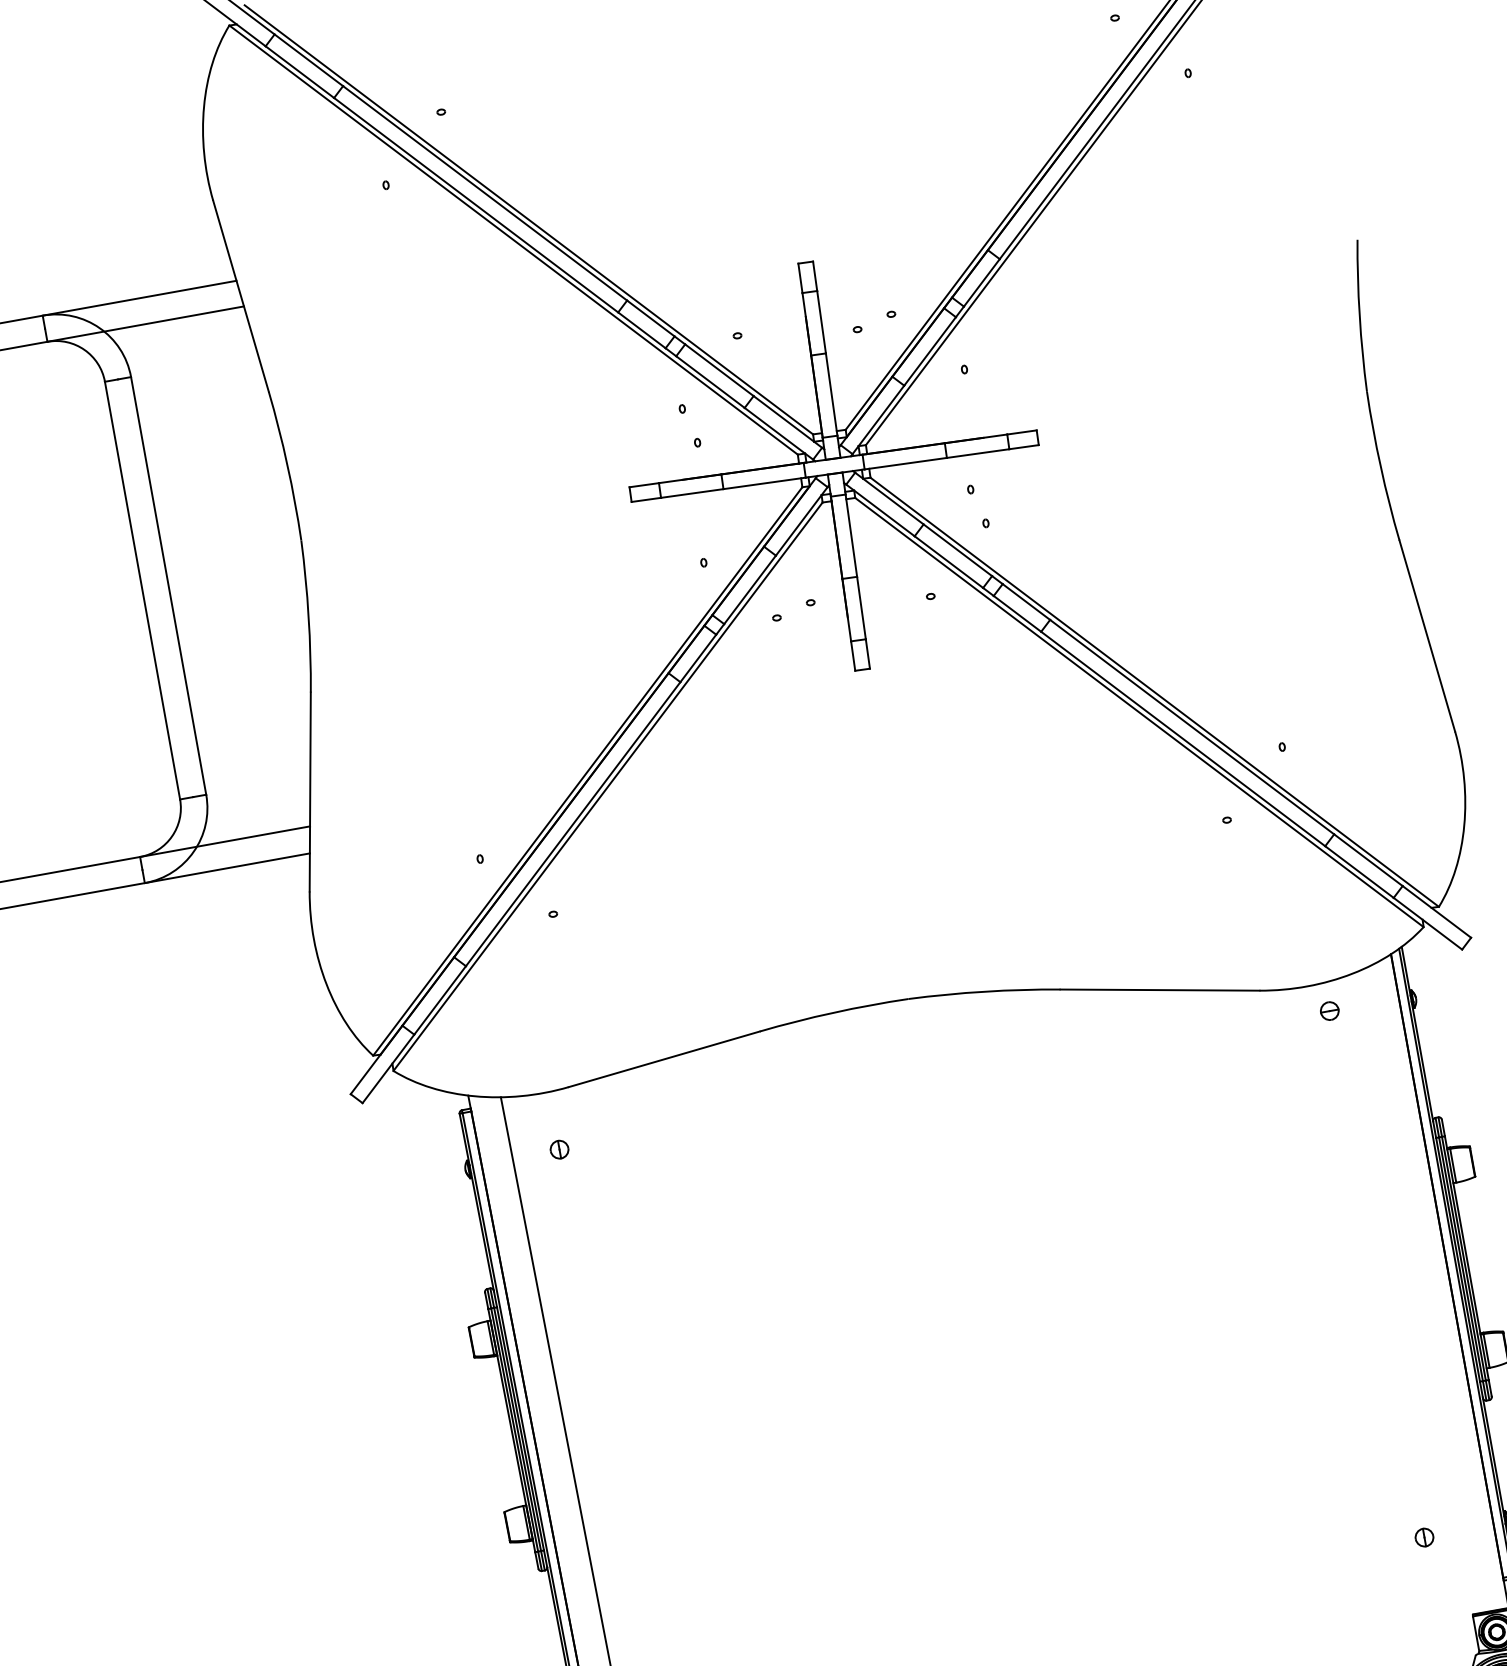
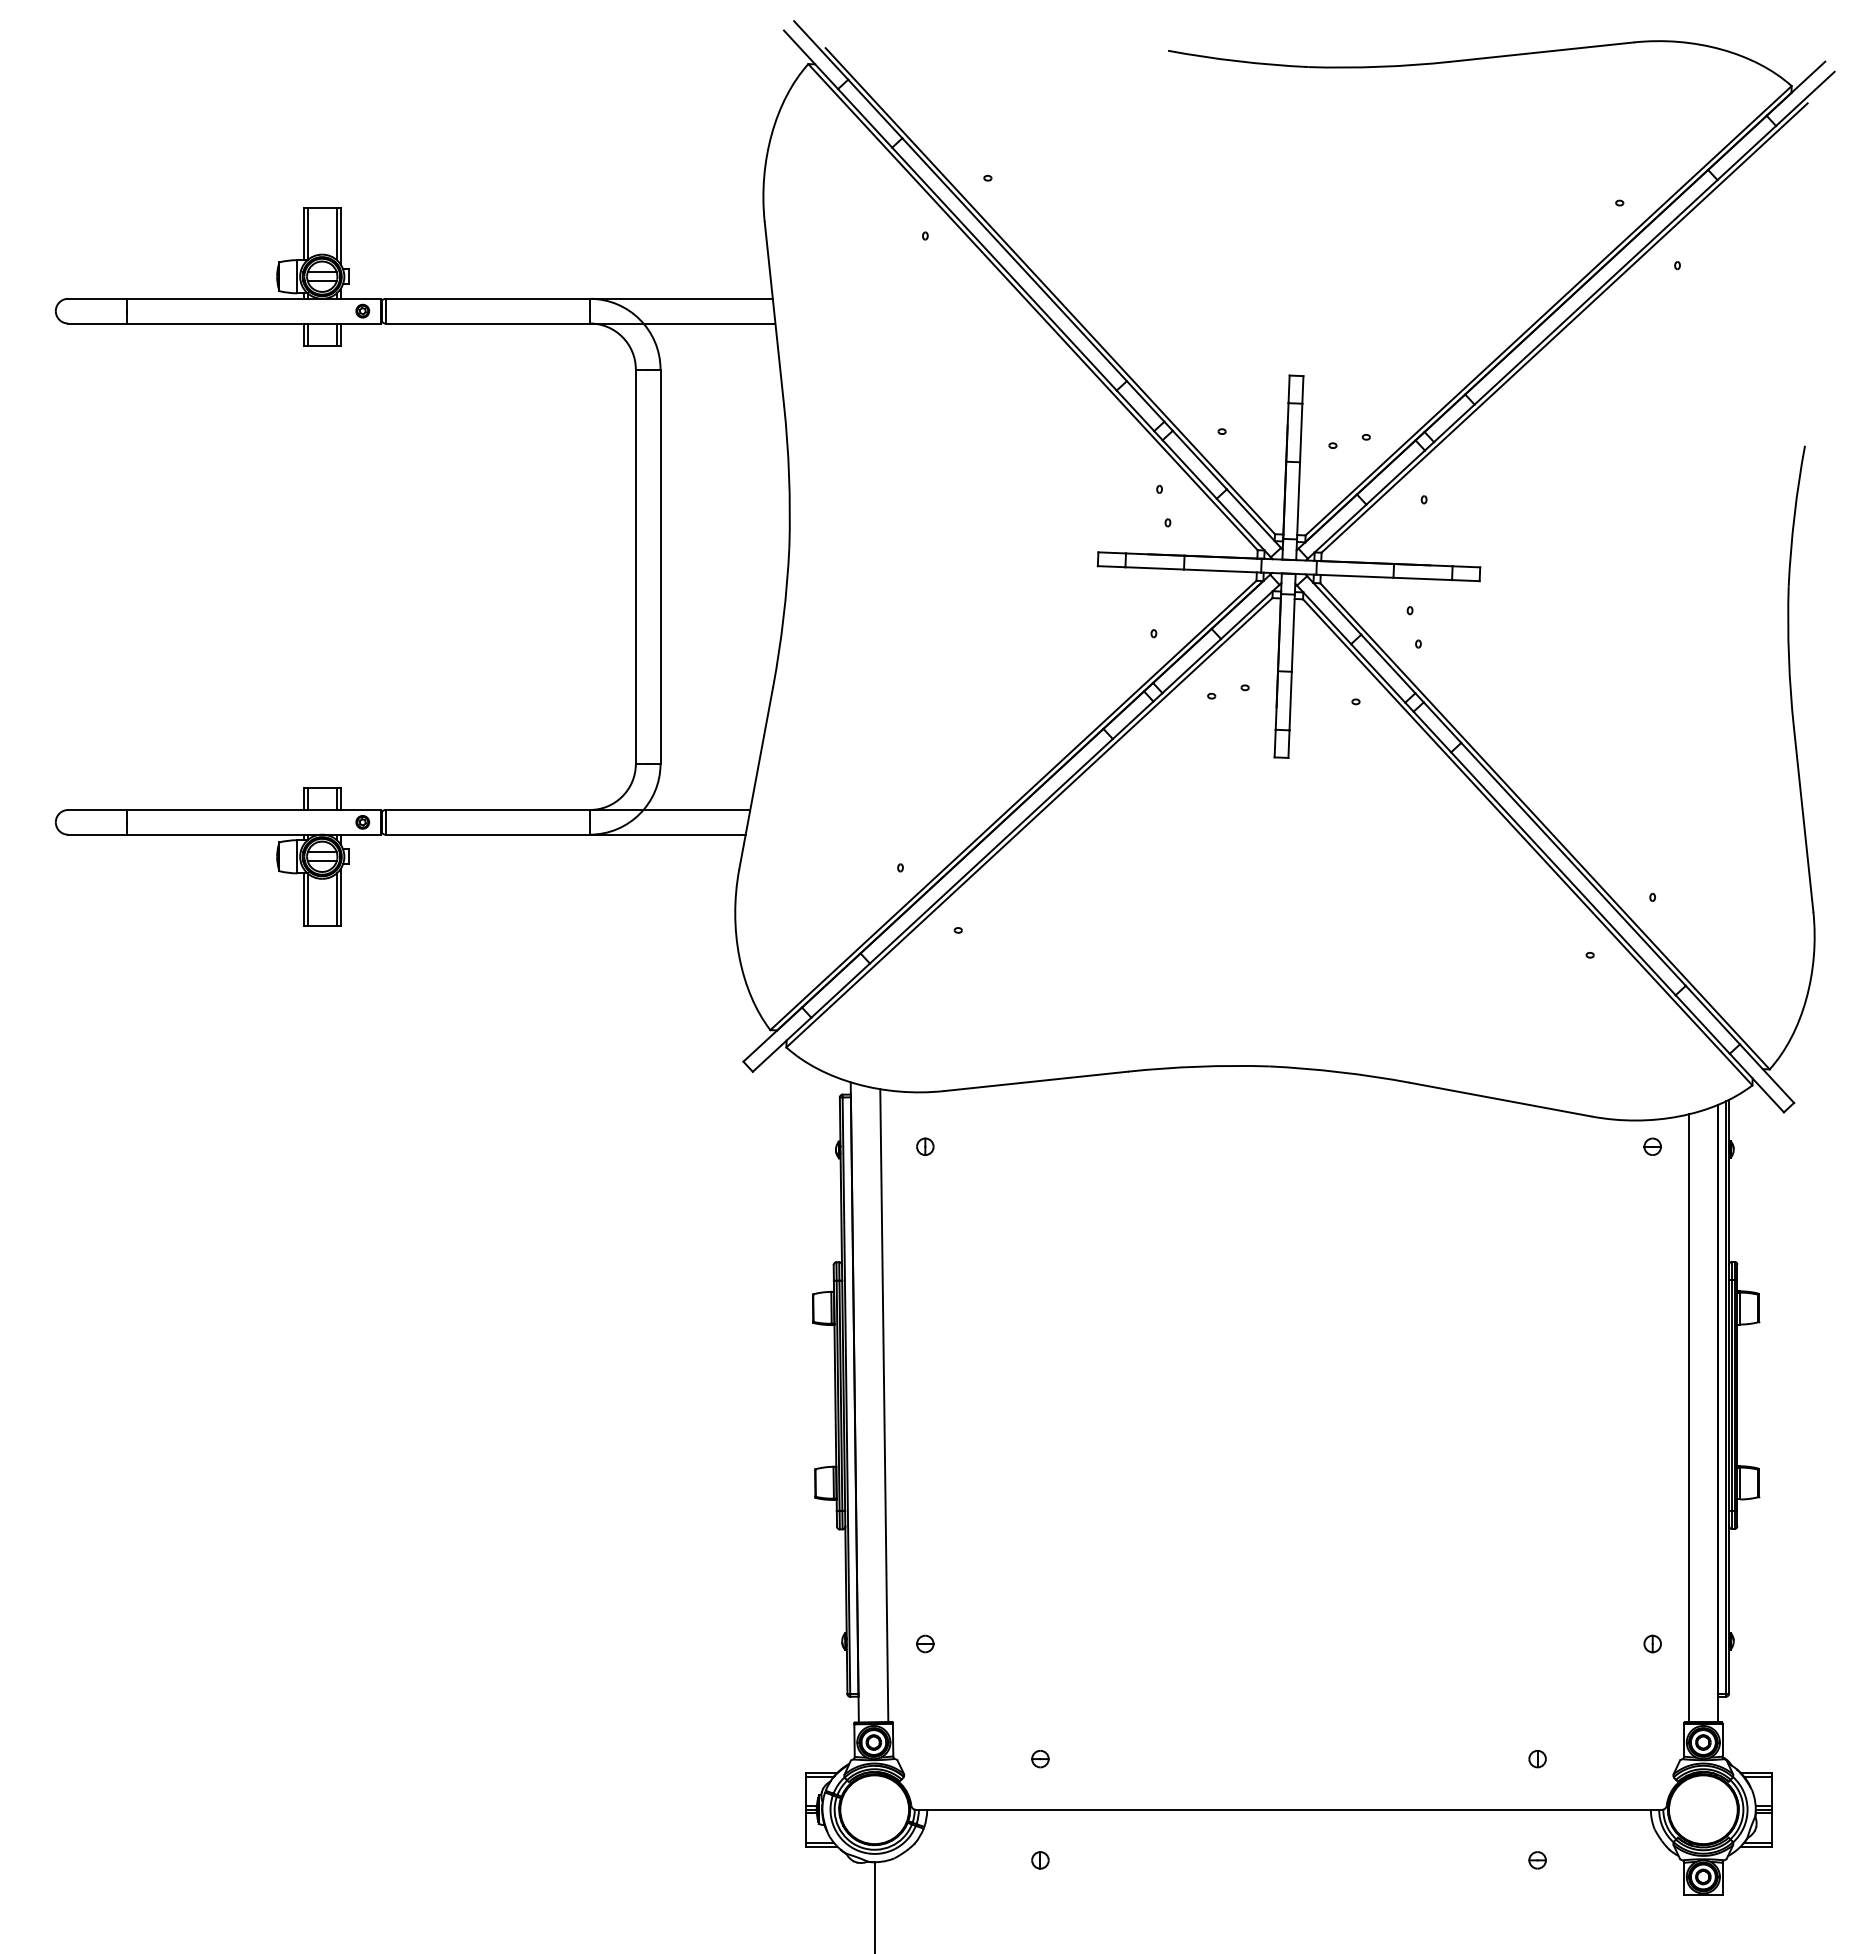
line: (1419, 1291) -> (1688, 1418), added

